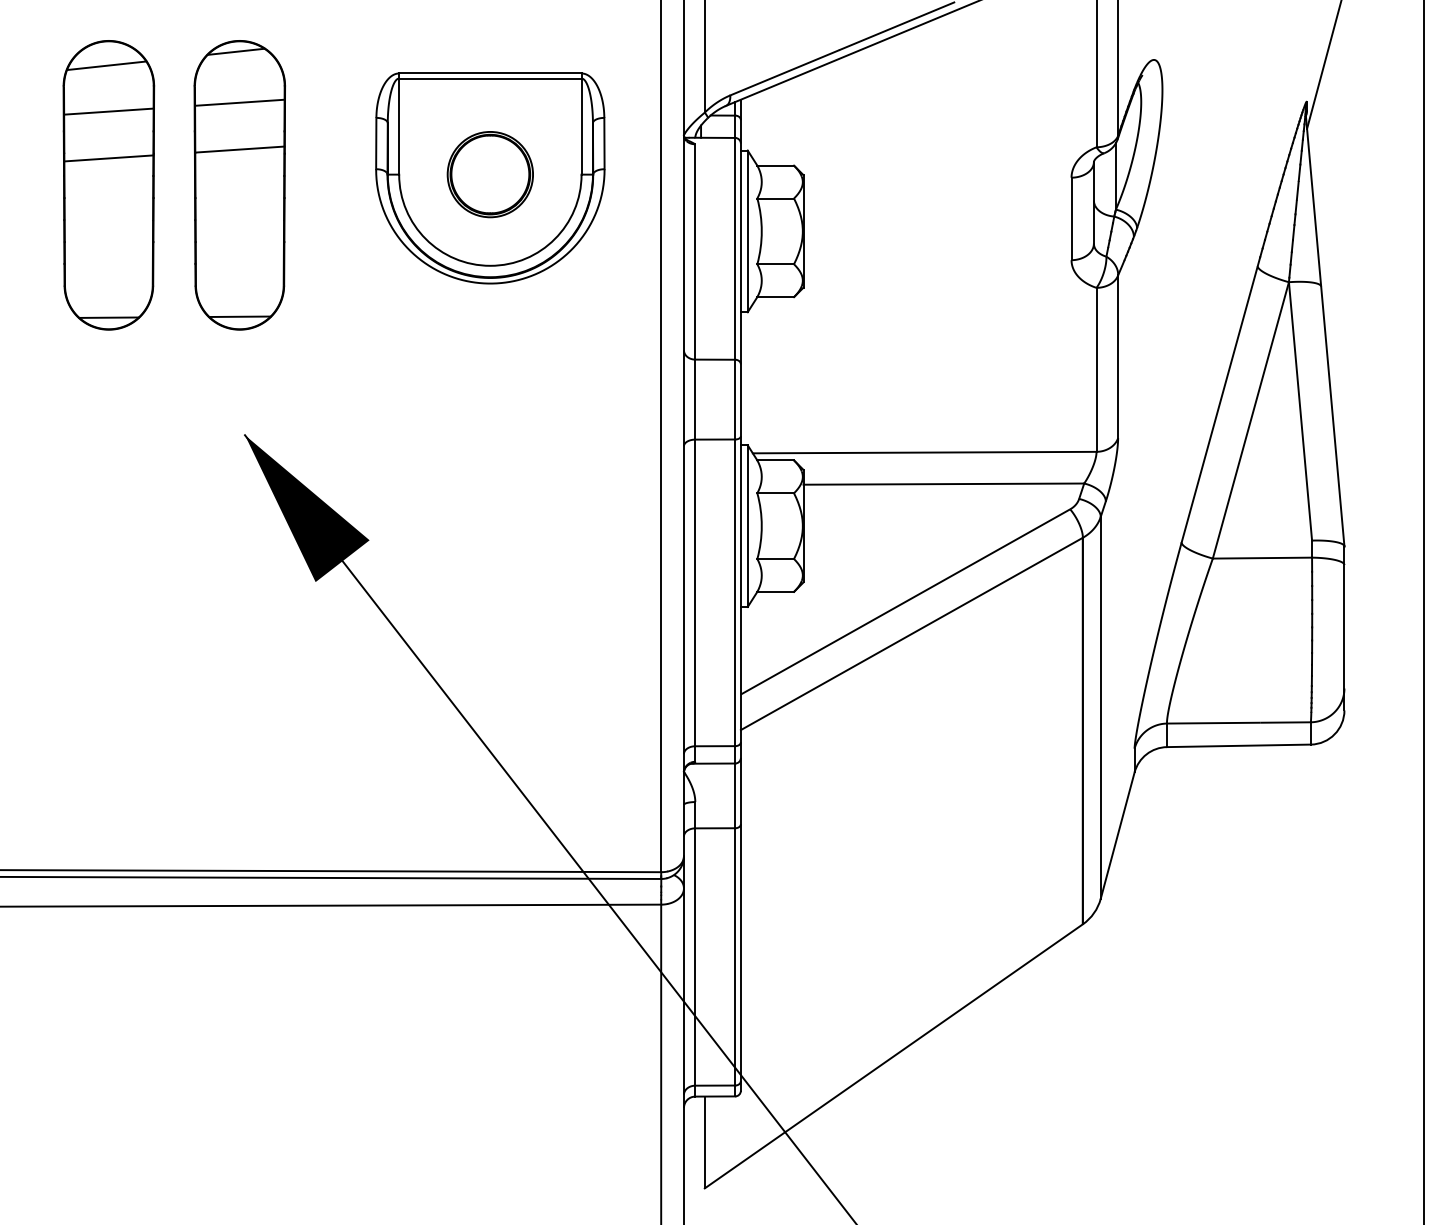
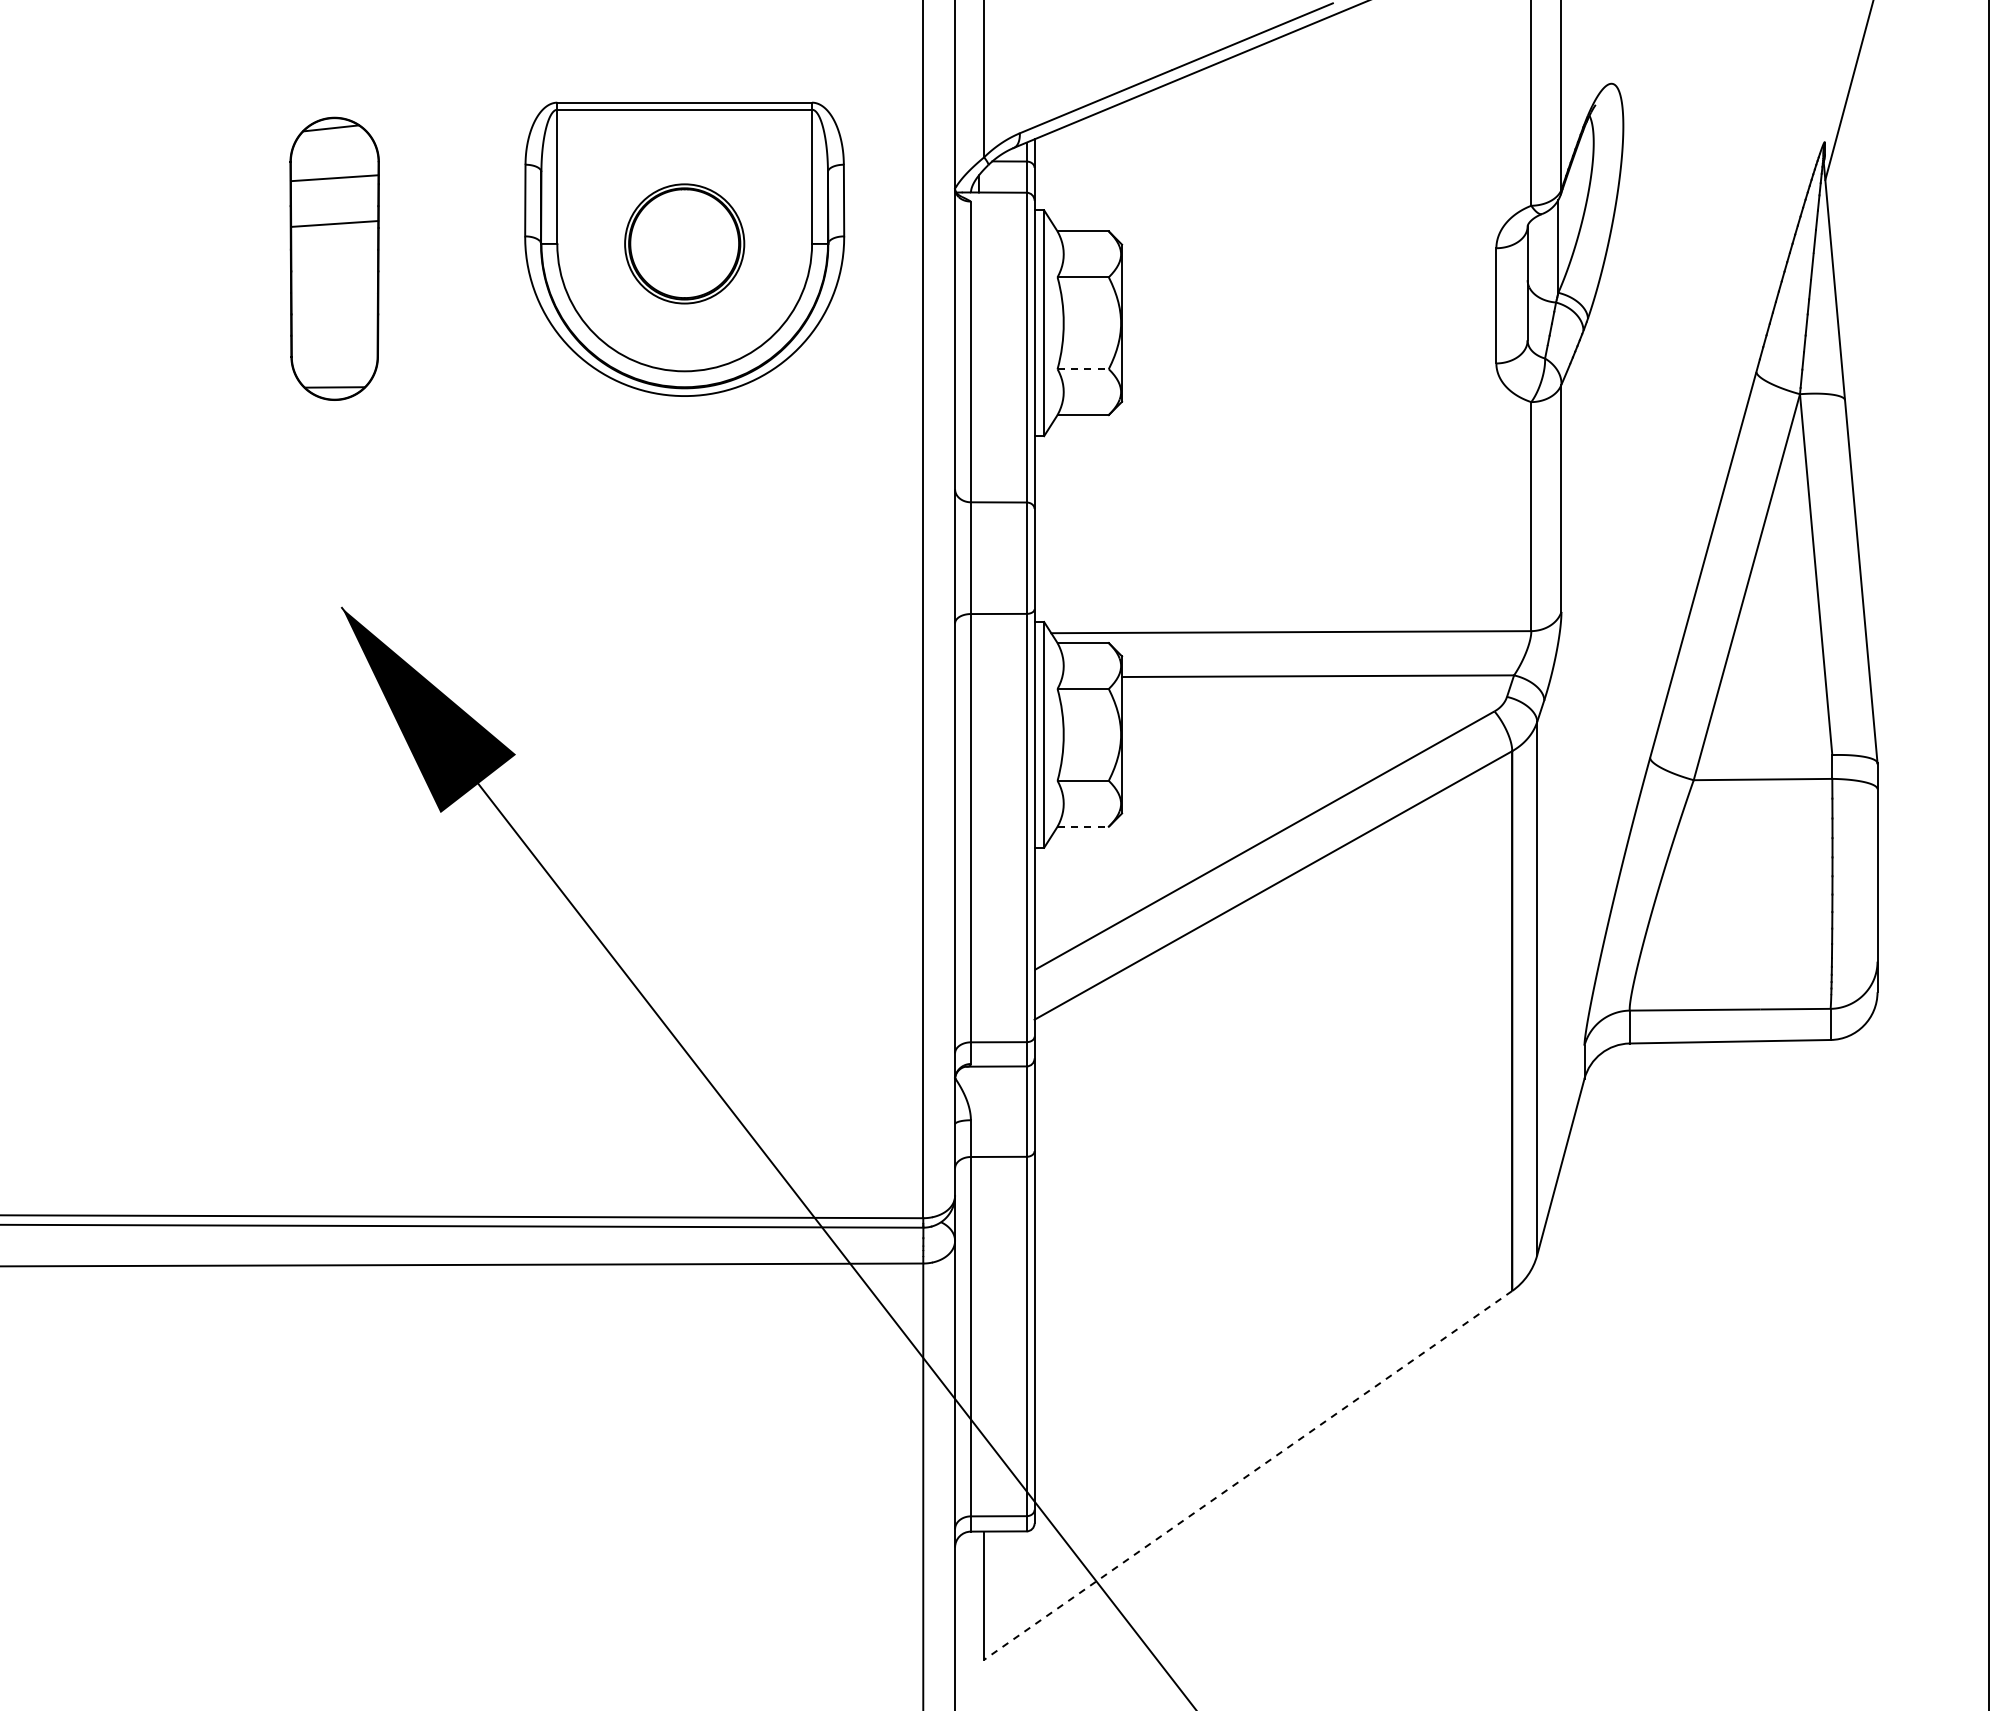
part: (108, 185) -> (151, 258), removed
part: (239, 185) -> (334, 258), size x0.7
line: (775, 264) -> (1083, 369), solid -> dashed
line: (775, 591) -> (1083, 826), solid -> dashed
line: (893, 1056) -> (1247, 1475), solid -> dashed

